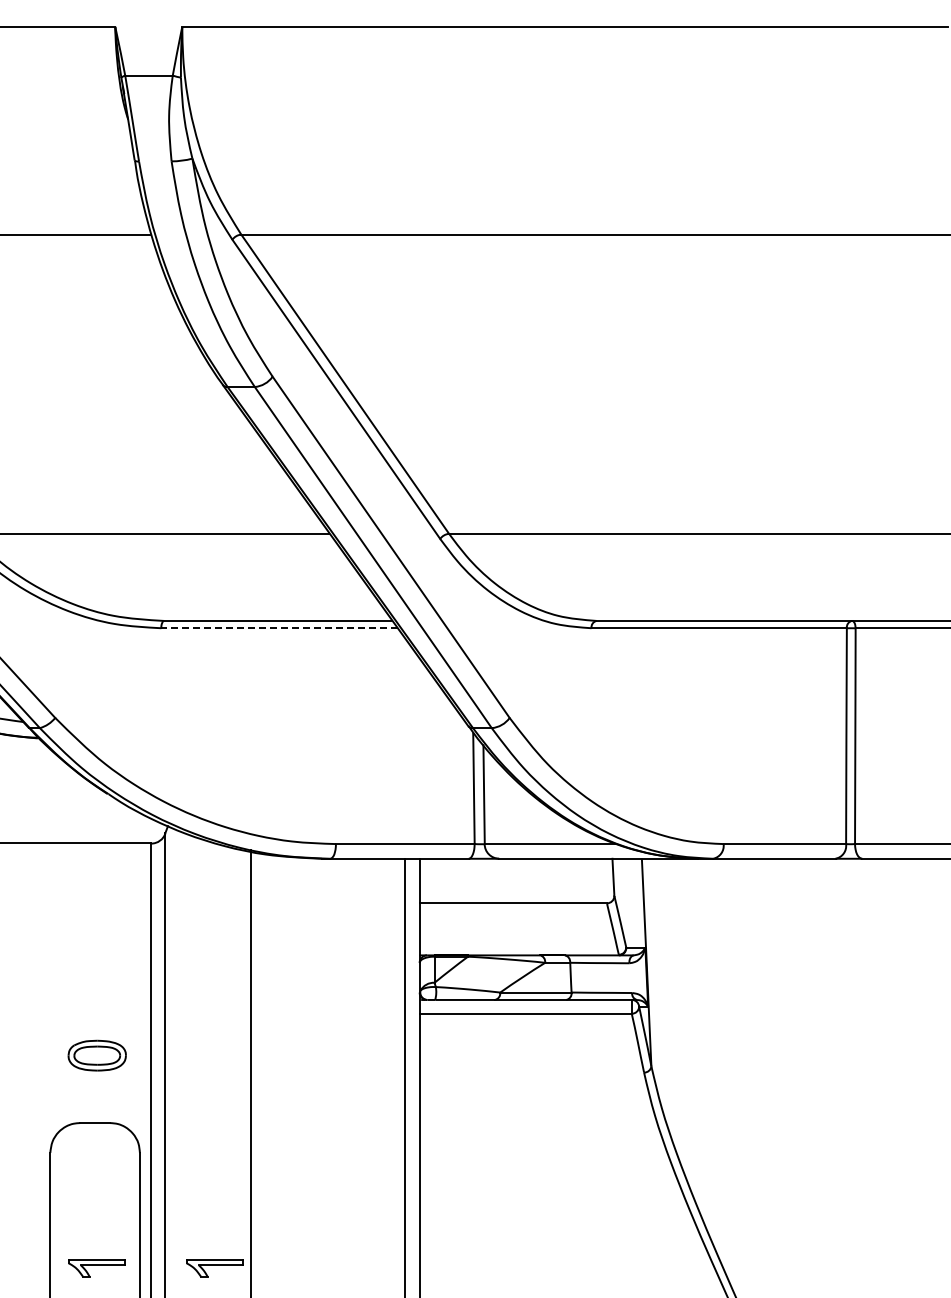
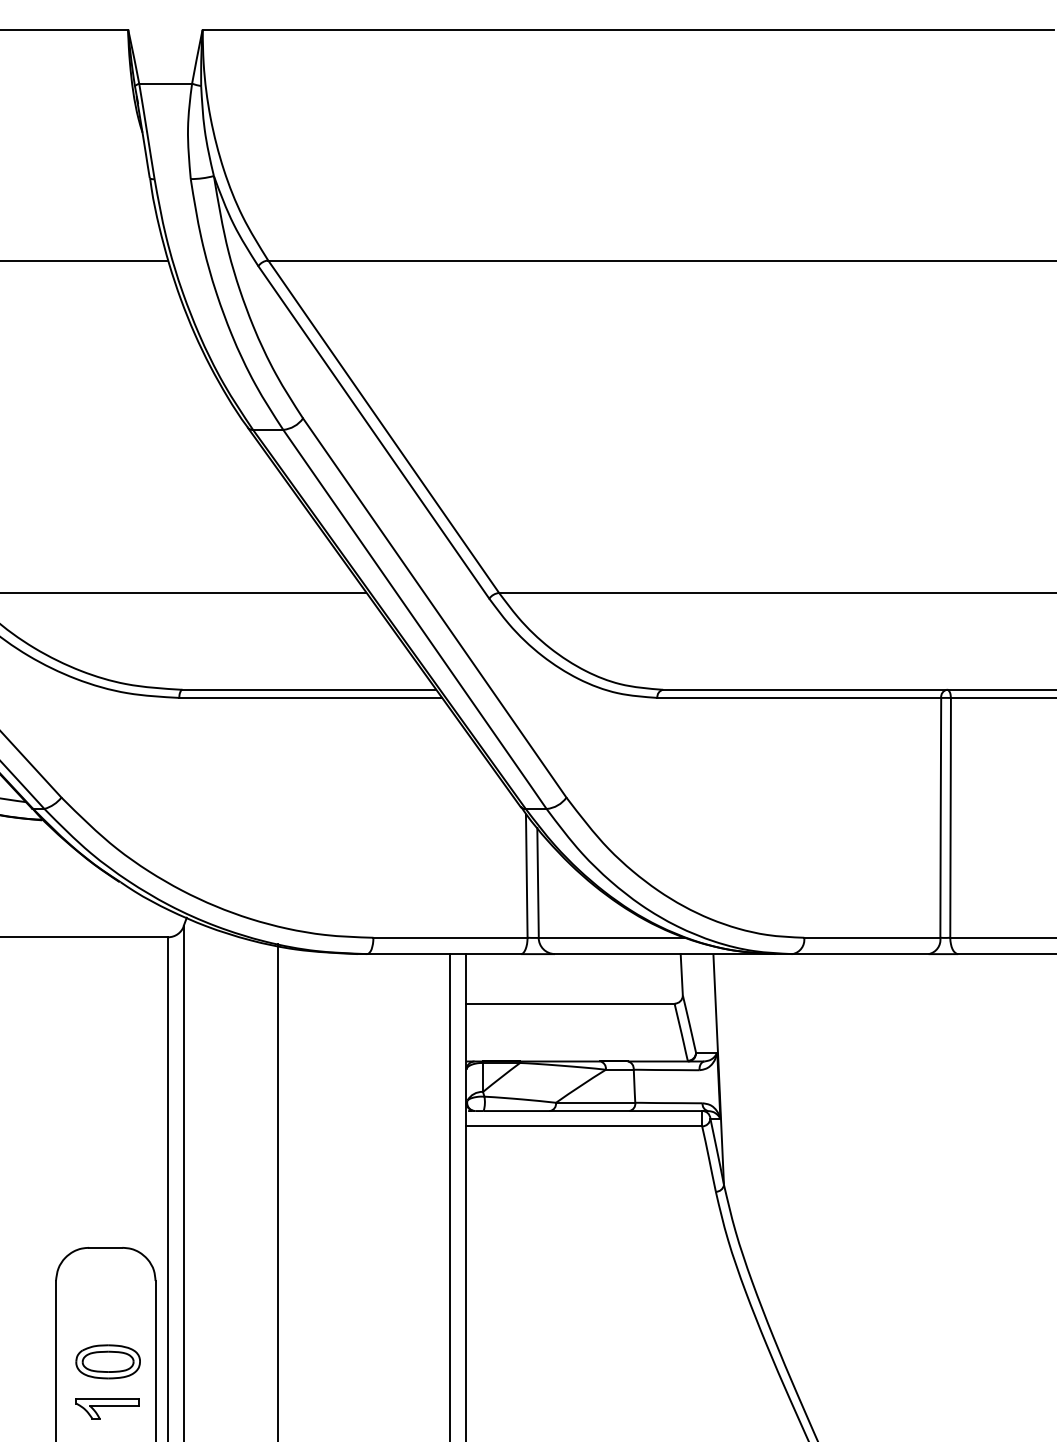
line: (279, 628) -> (310, 698), dashed -> solid
part: (96, 1055) -> (107, 1361), moved
part: (214, 1268) -> (238, 1409), removed

